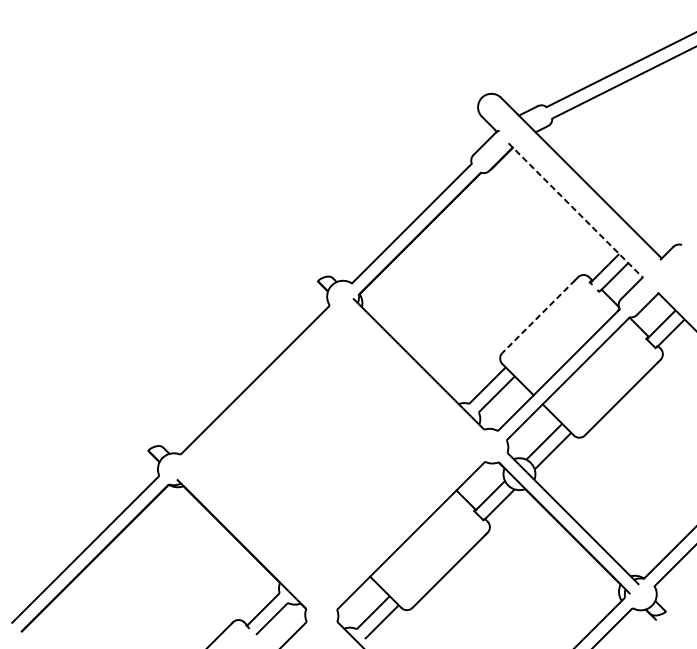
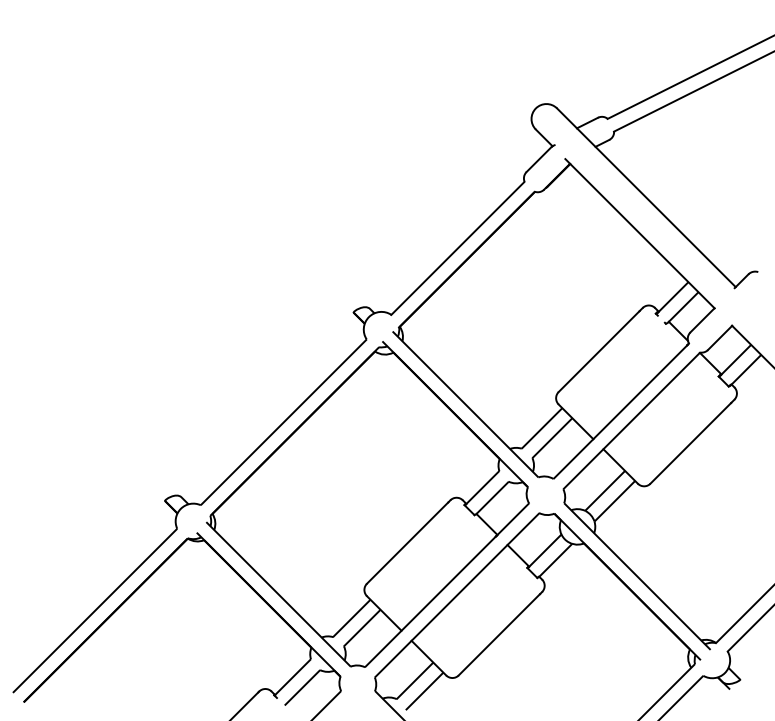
line: (576, 210) -> (640, 233), dashed -> solid
line: (538, 316) -> (598, 351), dashed -> solid
part: (330, 454) -> (367, 504), added

